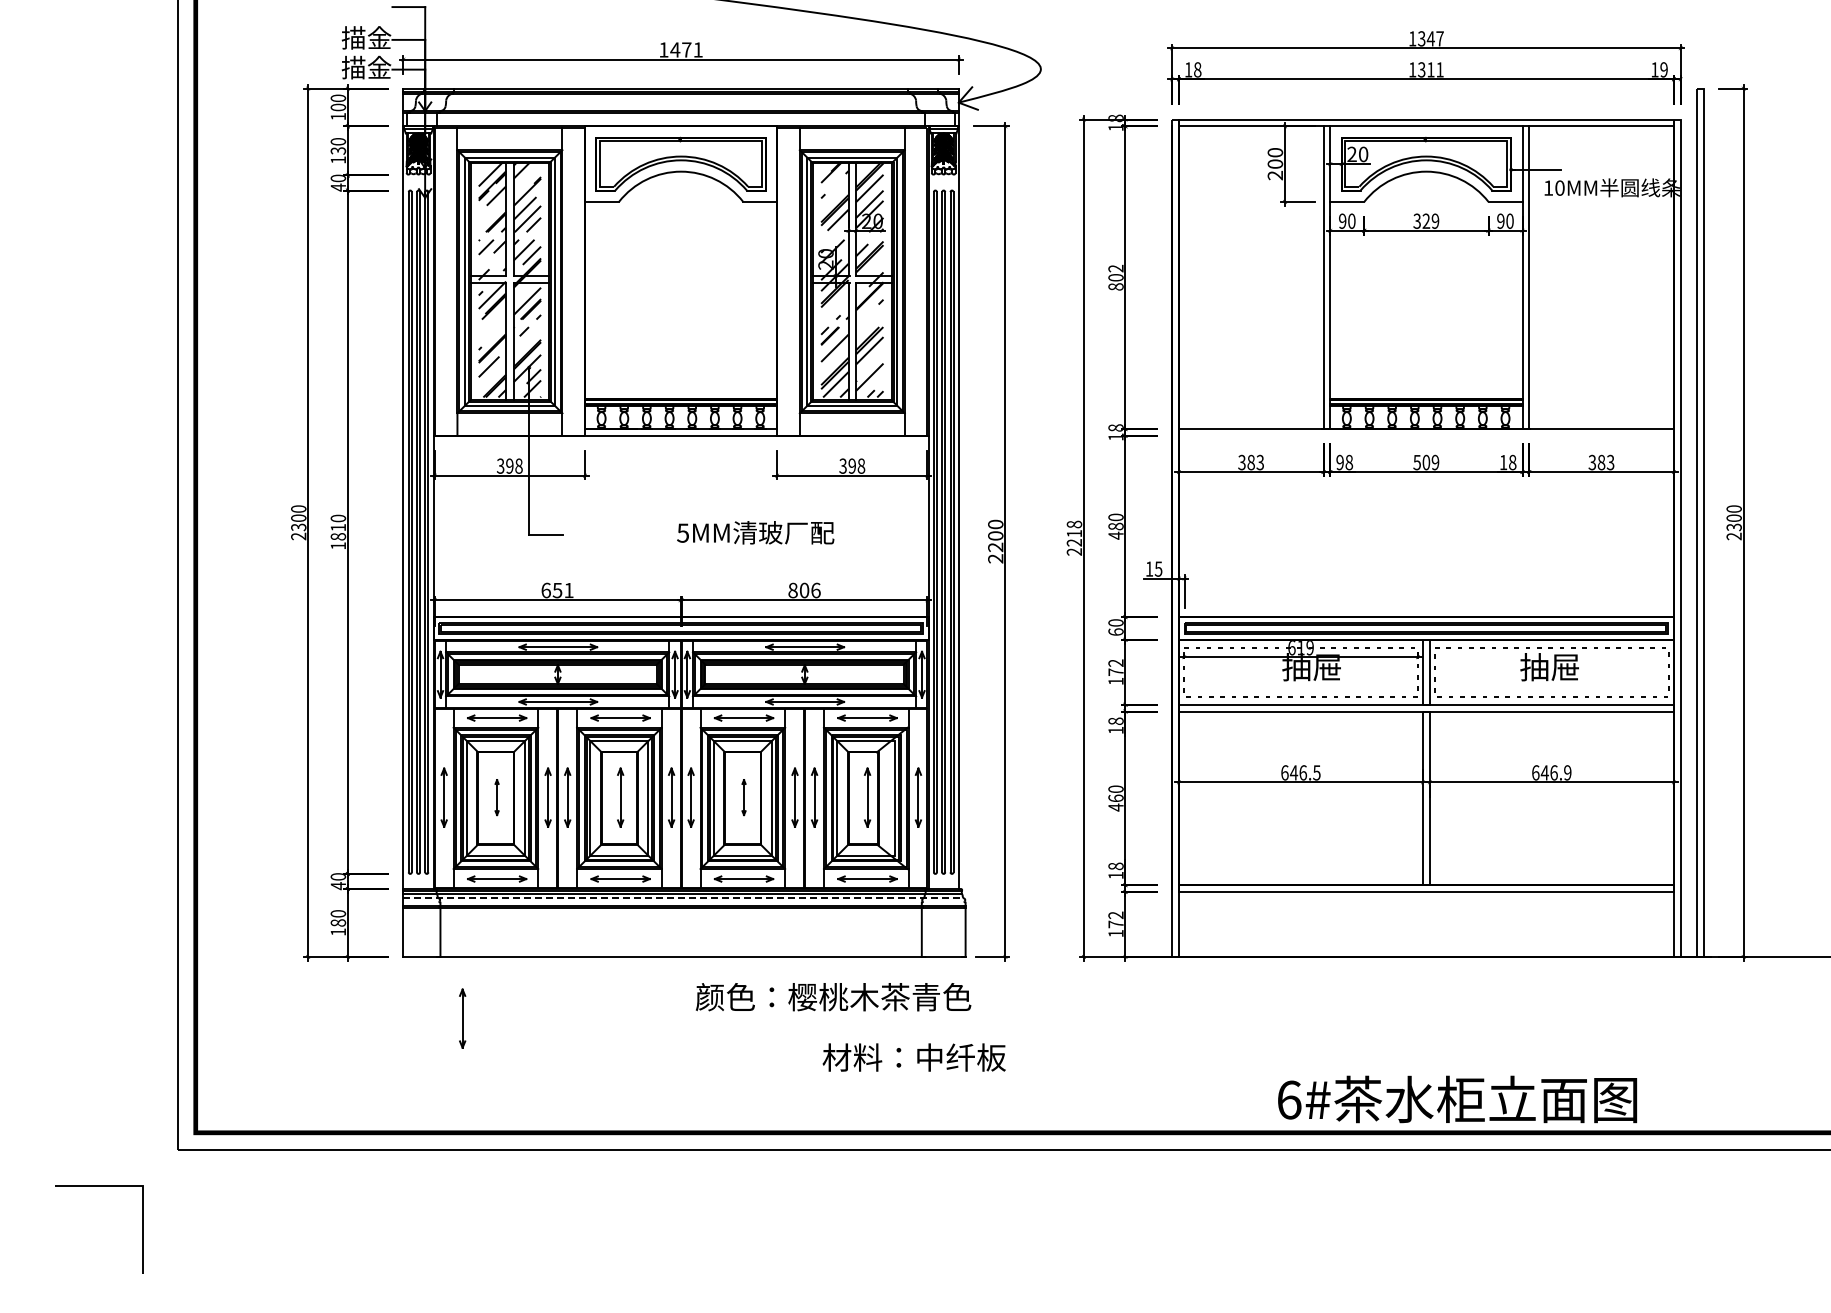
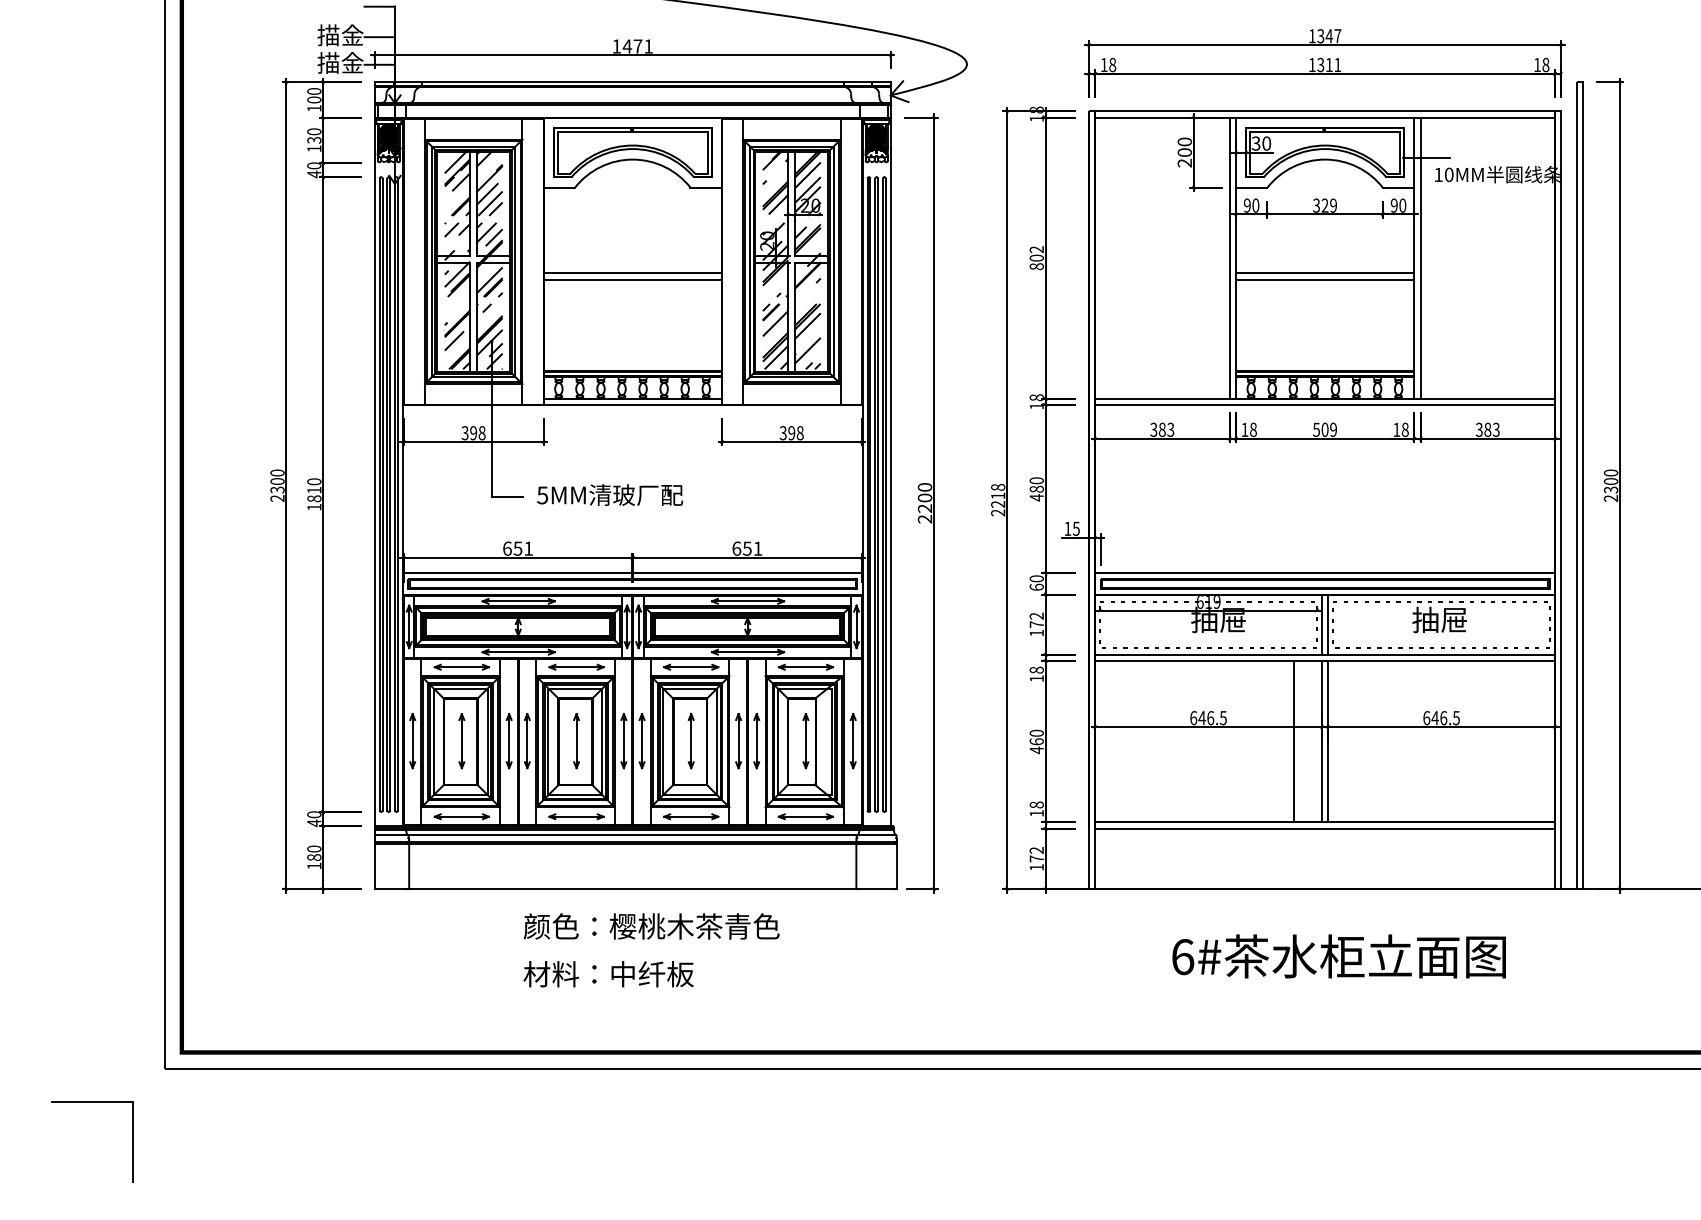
text: (1663, 69) -> (1545, 64), 19 -> 18
text: (1351, 154) -> (1255, 143), 20 -> 30
line: (681, 294) -> (633, 273), added
line: (1426, 294) -> (1325, 273), added
line: (681, 300) -> (633, 279), added
line: (1426, 300) -> (1325, 279), added
line: (1425, 435) -> (1324, 404), added
text: (1339, 462) -> (1244, 429), 98 -> 18
text: (755, 532) -> (609, 494), moved
text: (804, 590) -> (747, 548), 806 -> 651
text: (1567, 772) -> (1456, 717), 646.9 -> 646.5
part: (496, 797) -> (461, 740), size x1.67
part: (743, 797) -> (690, 740), size x1.67
line: (1393, 798) -> (1294, 741), added
line: (684, 898) -> (635, 834), dashed -> solid
text: (833, 997) -> (651, 926), moved
part: (462, 1018) -> (429, 946), removed
text: (913, 1057) -> (608, 974), moved
text: (1457, 1099) -> (1339, 956), moved

